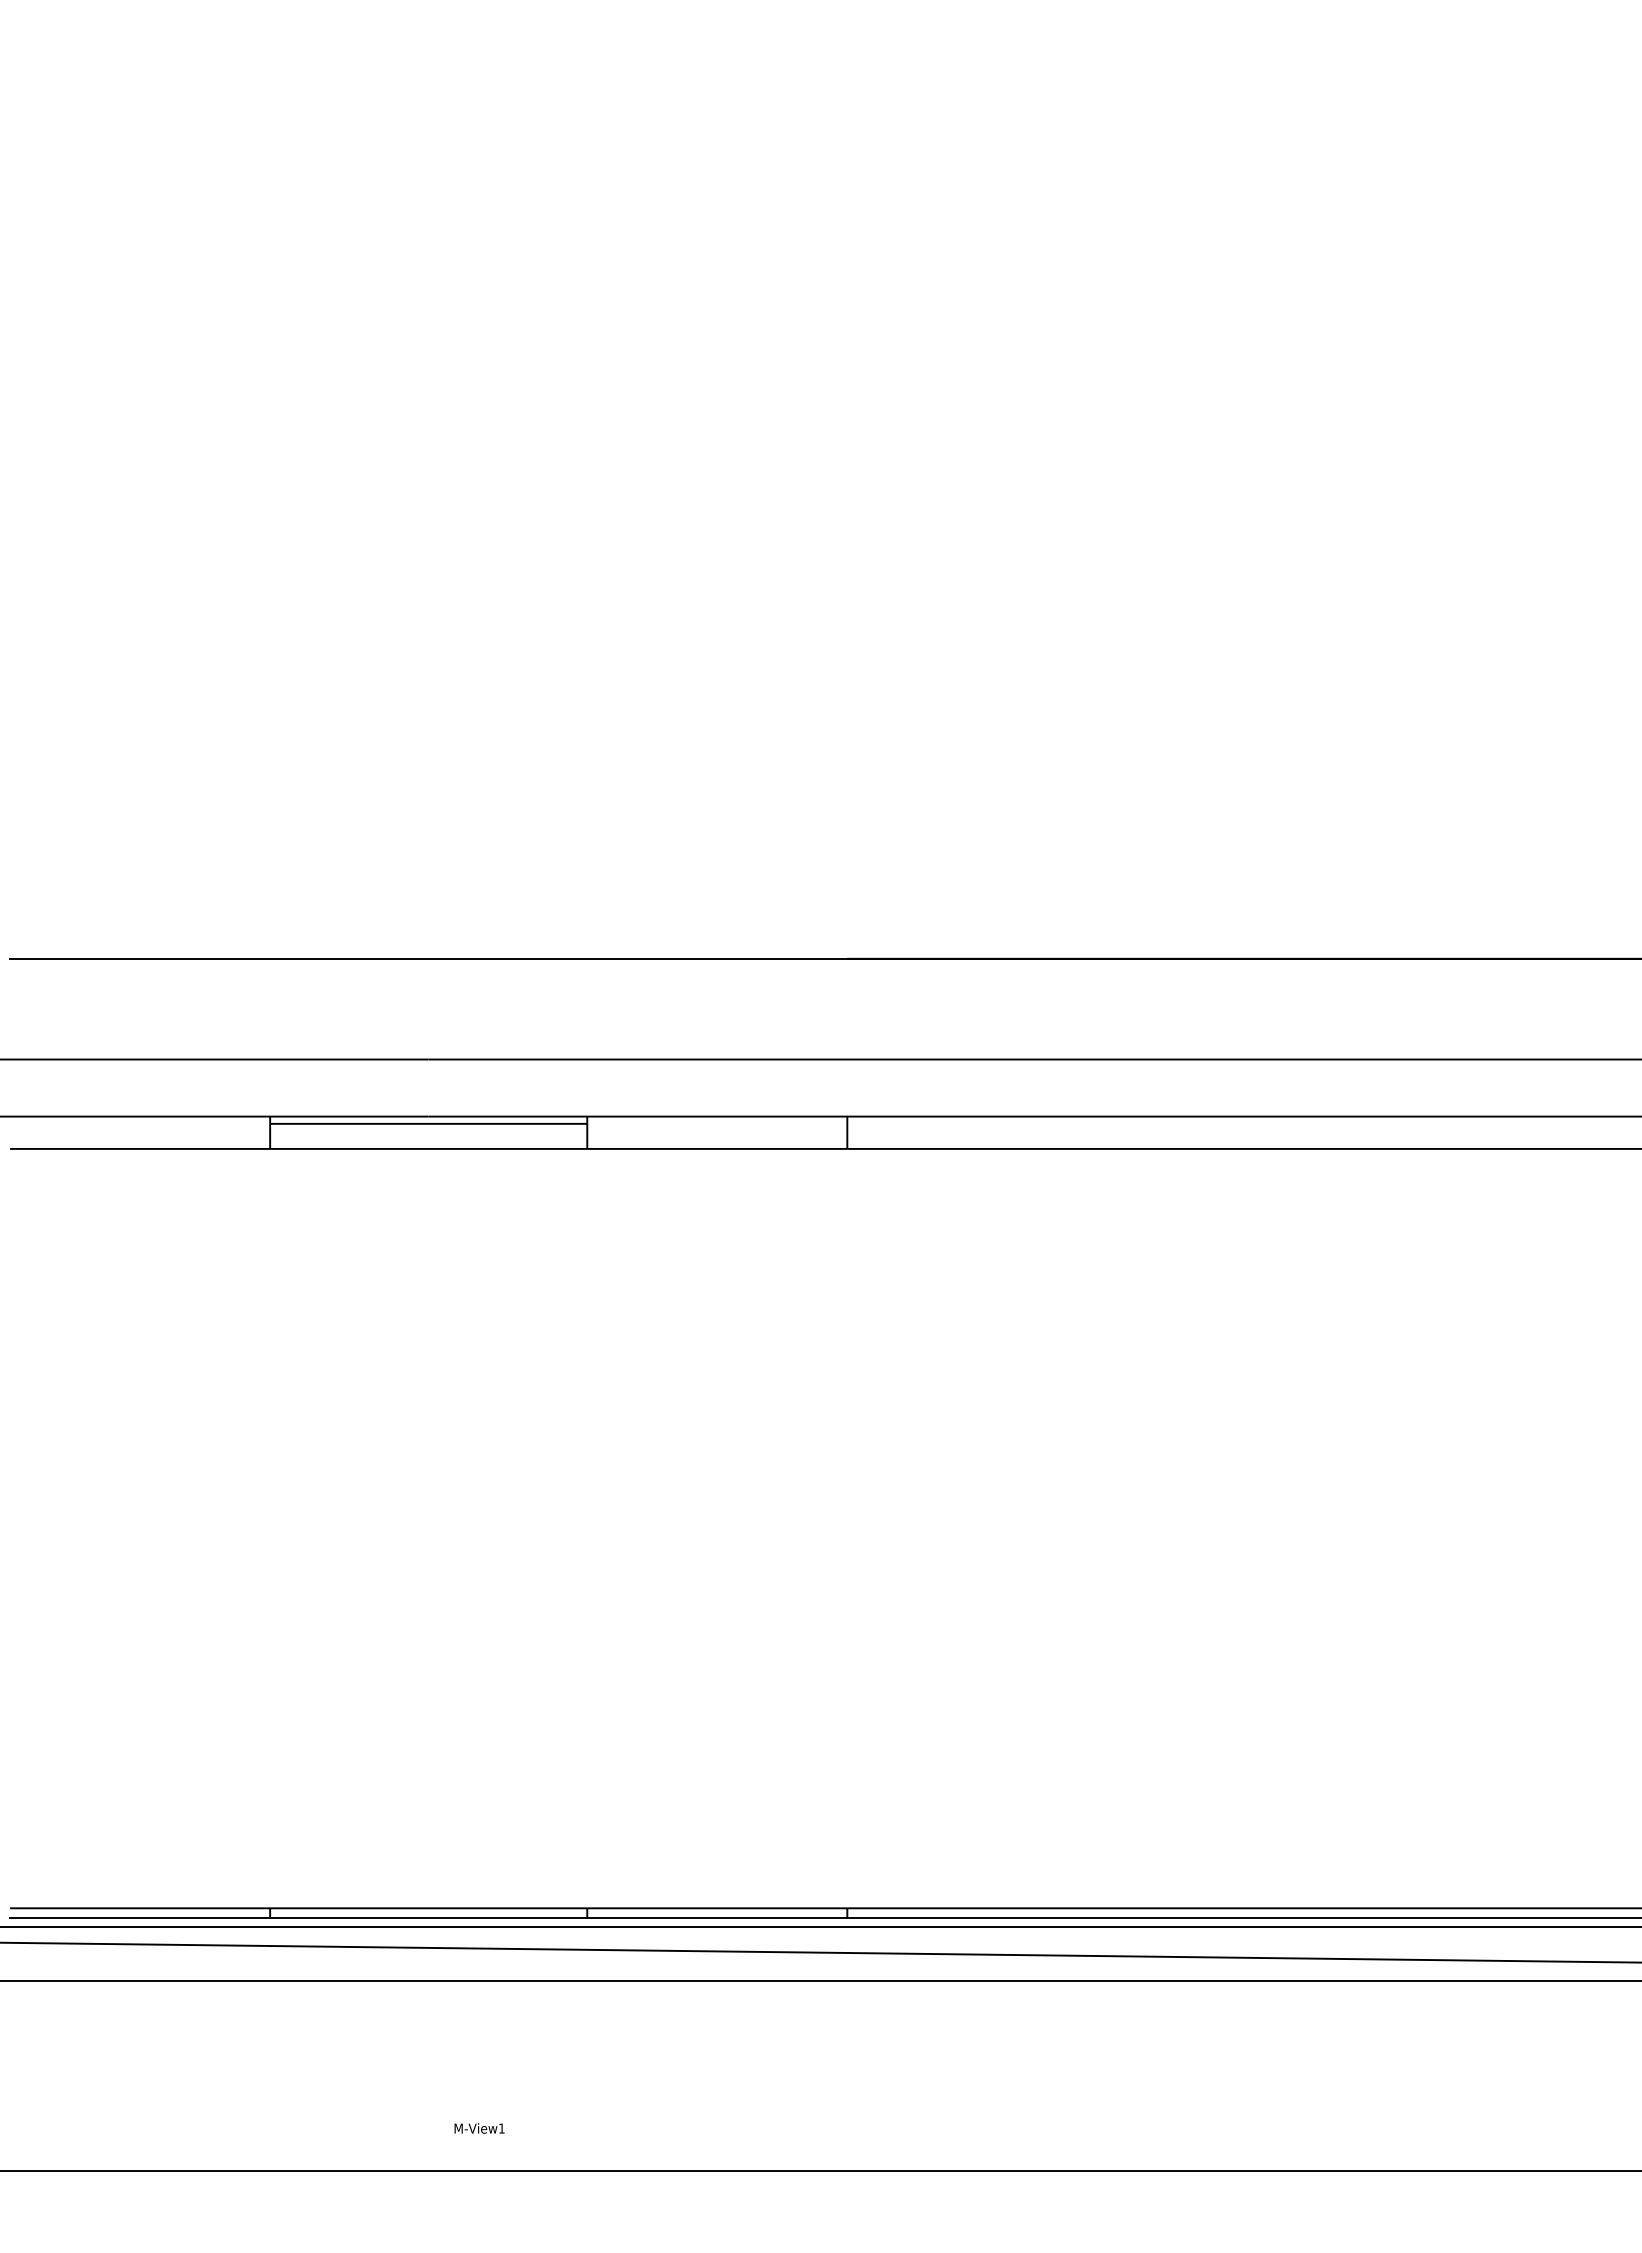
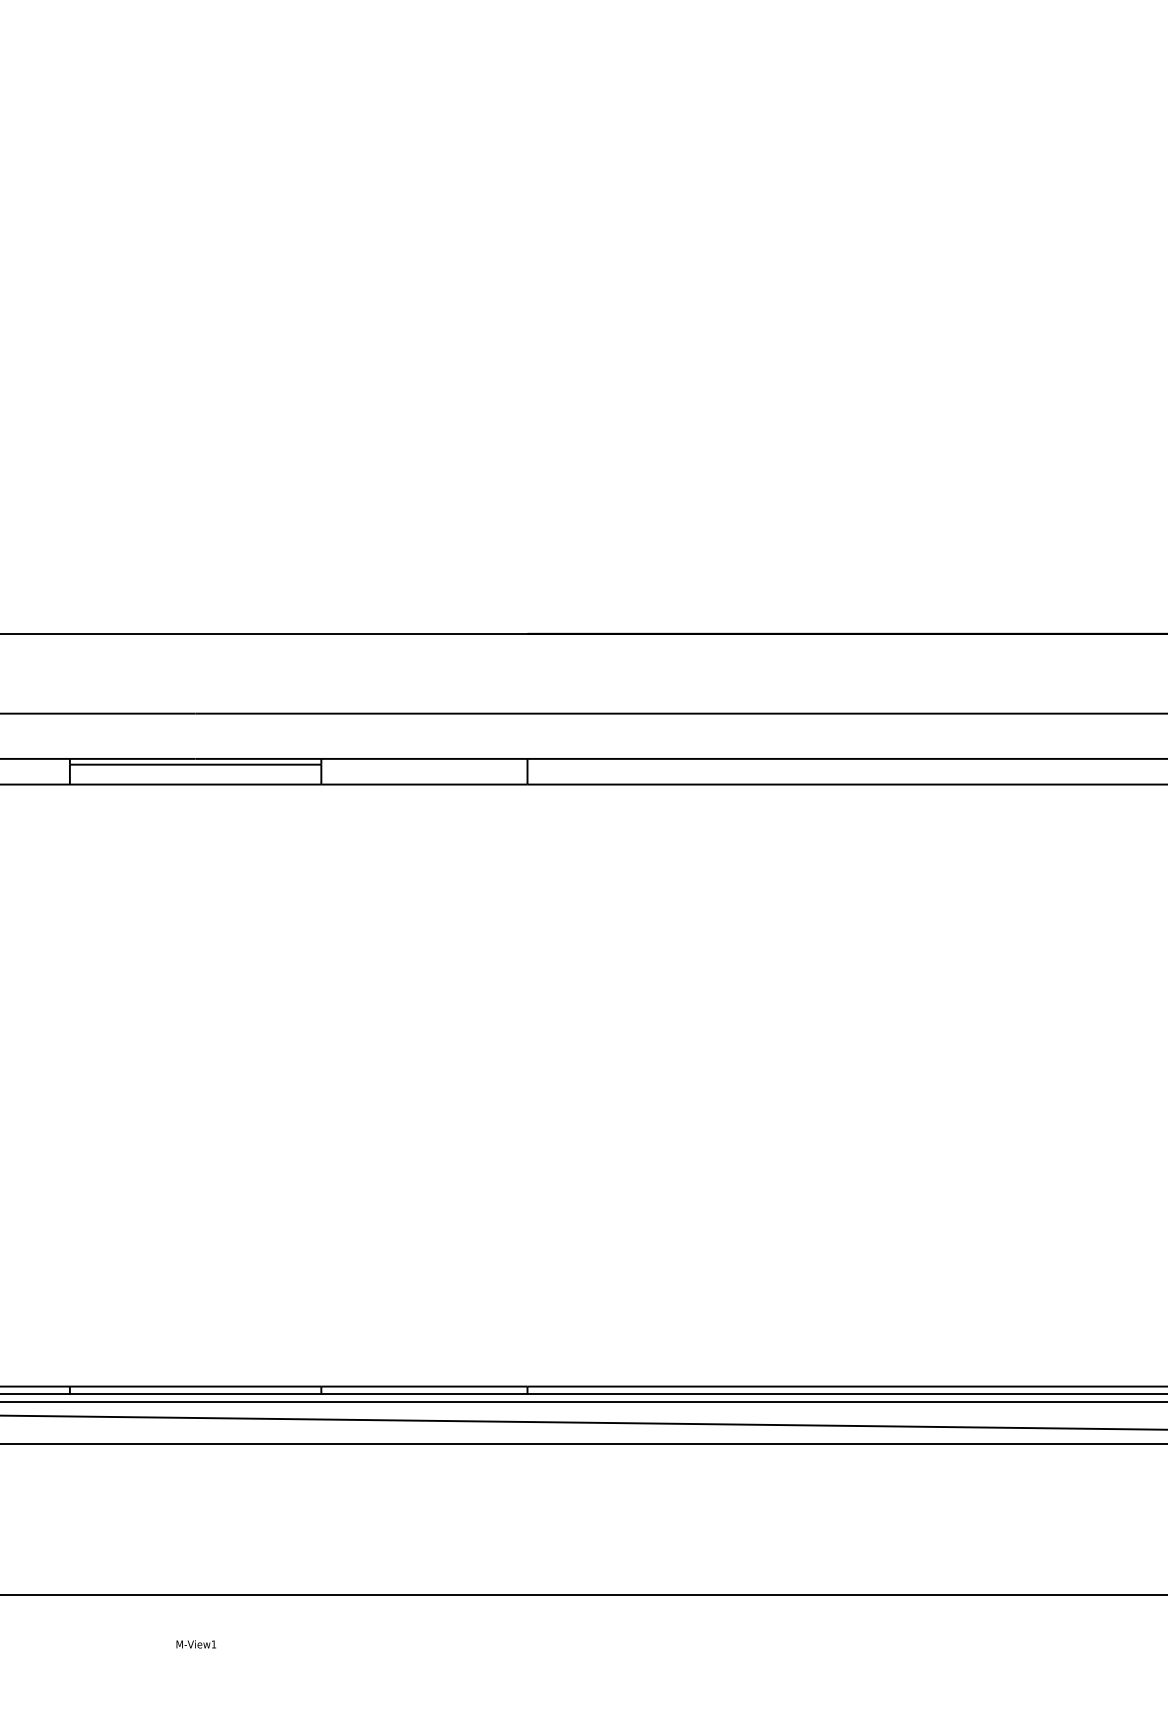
text: (479, 2128) -> (196, 1644), moved

